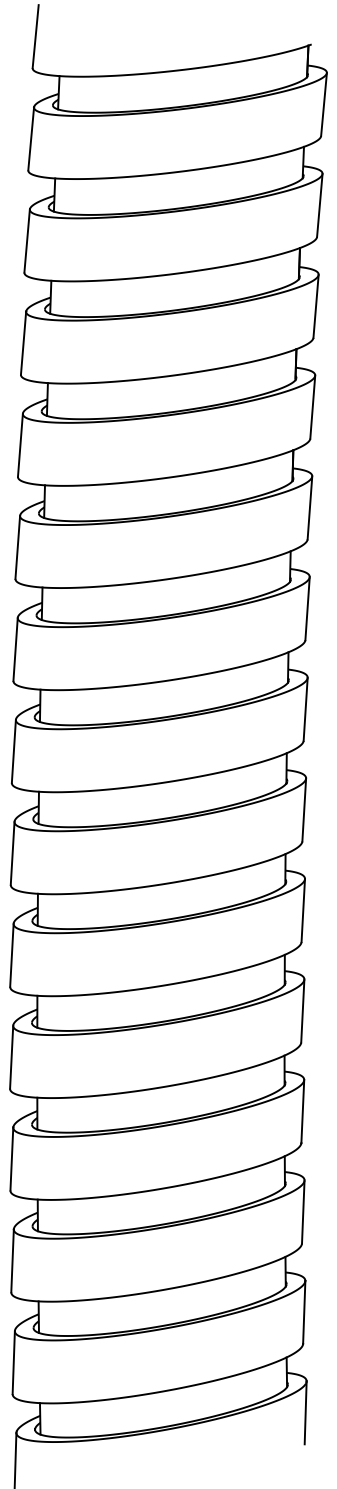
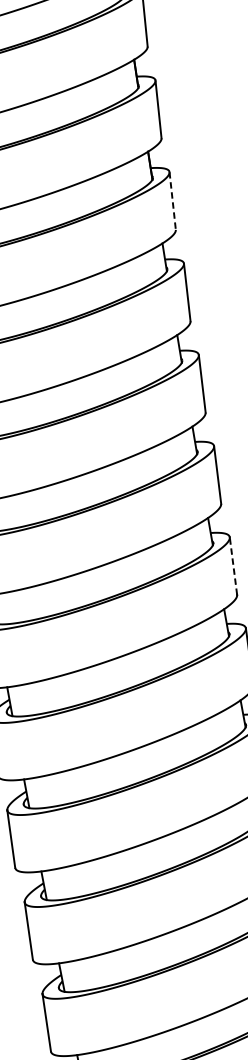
line: (309, 507) -> (172, 200), solid -> dashed
line: (303, 910) -> (233, 566), solid -> dashed

